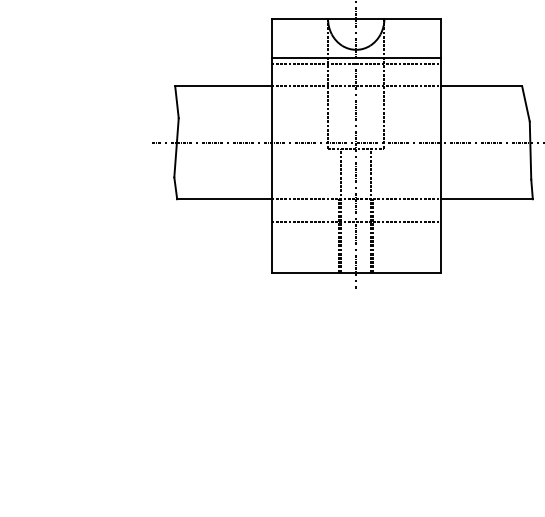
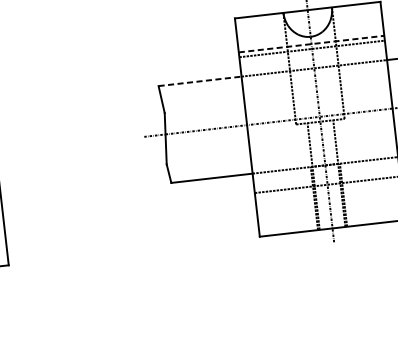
line: (356, 58) -> (311, 44), solid -> dashed
line: (223, 86) -> (200, 81), solid -> dashed

